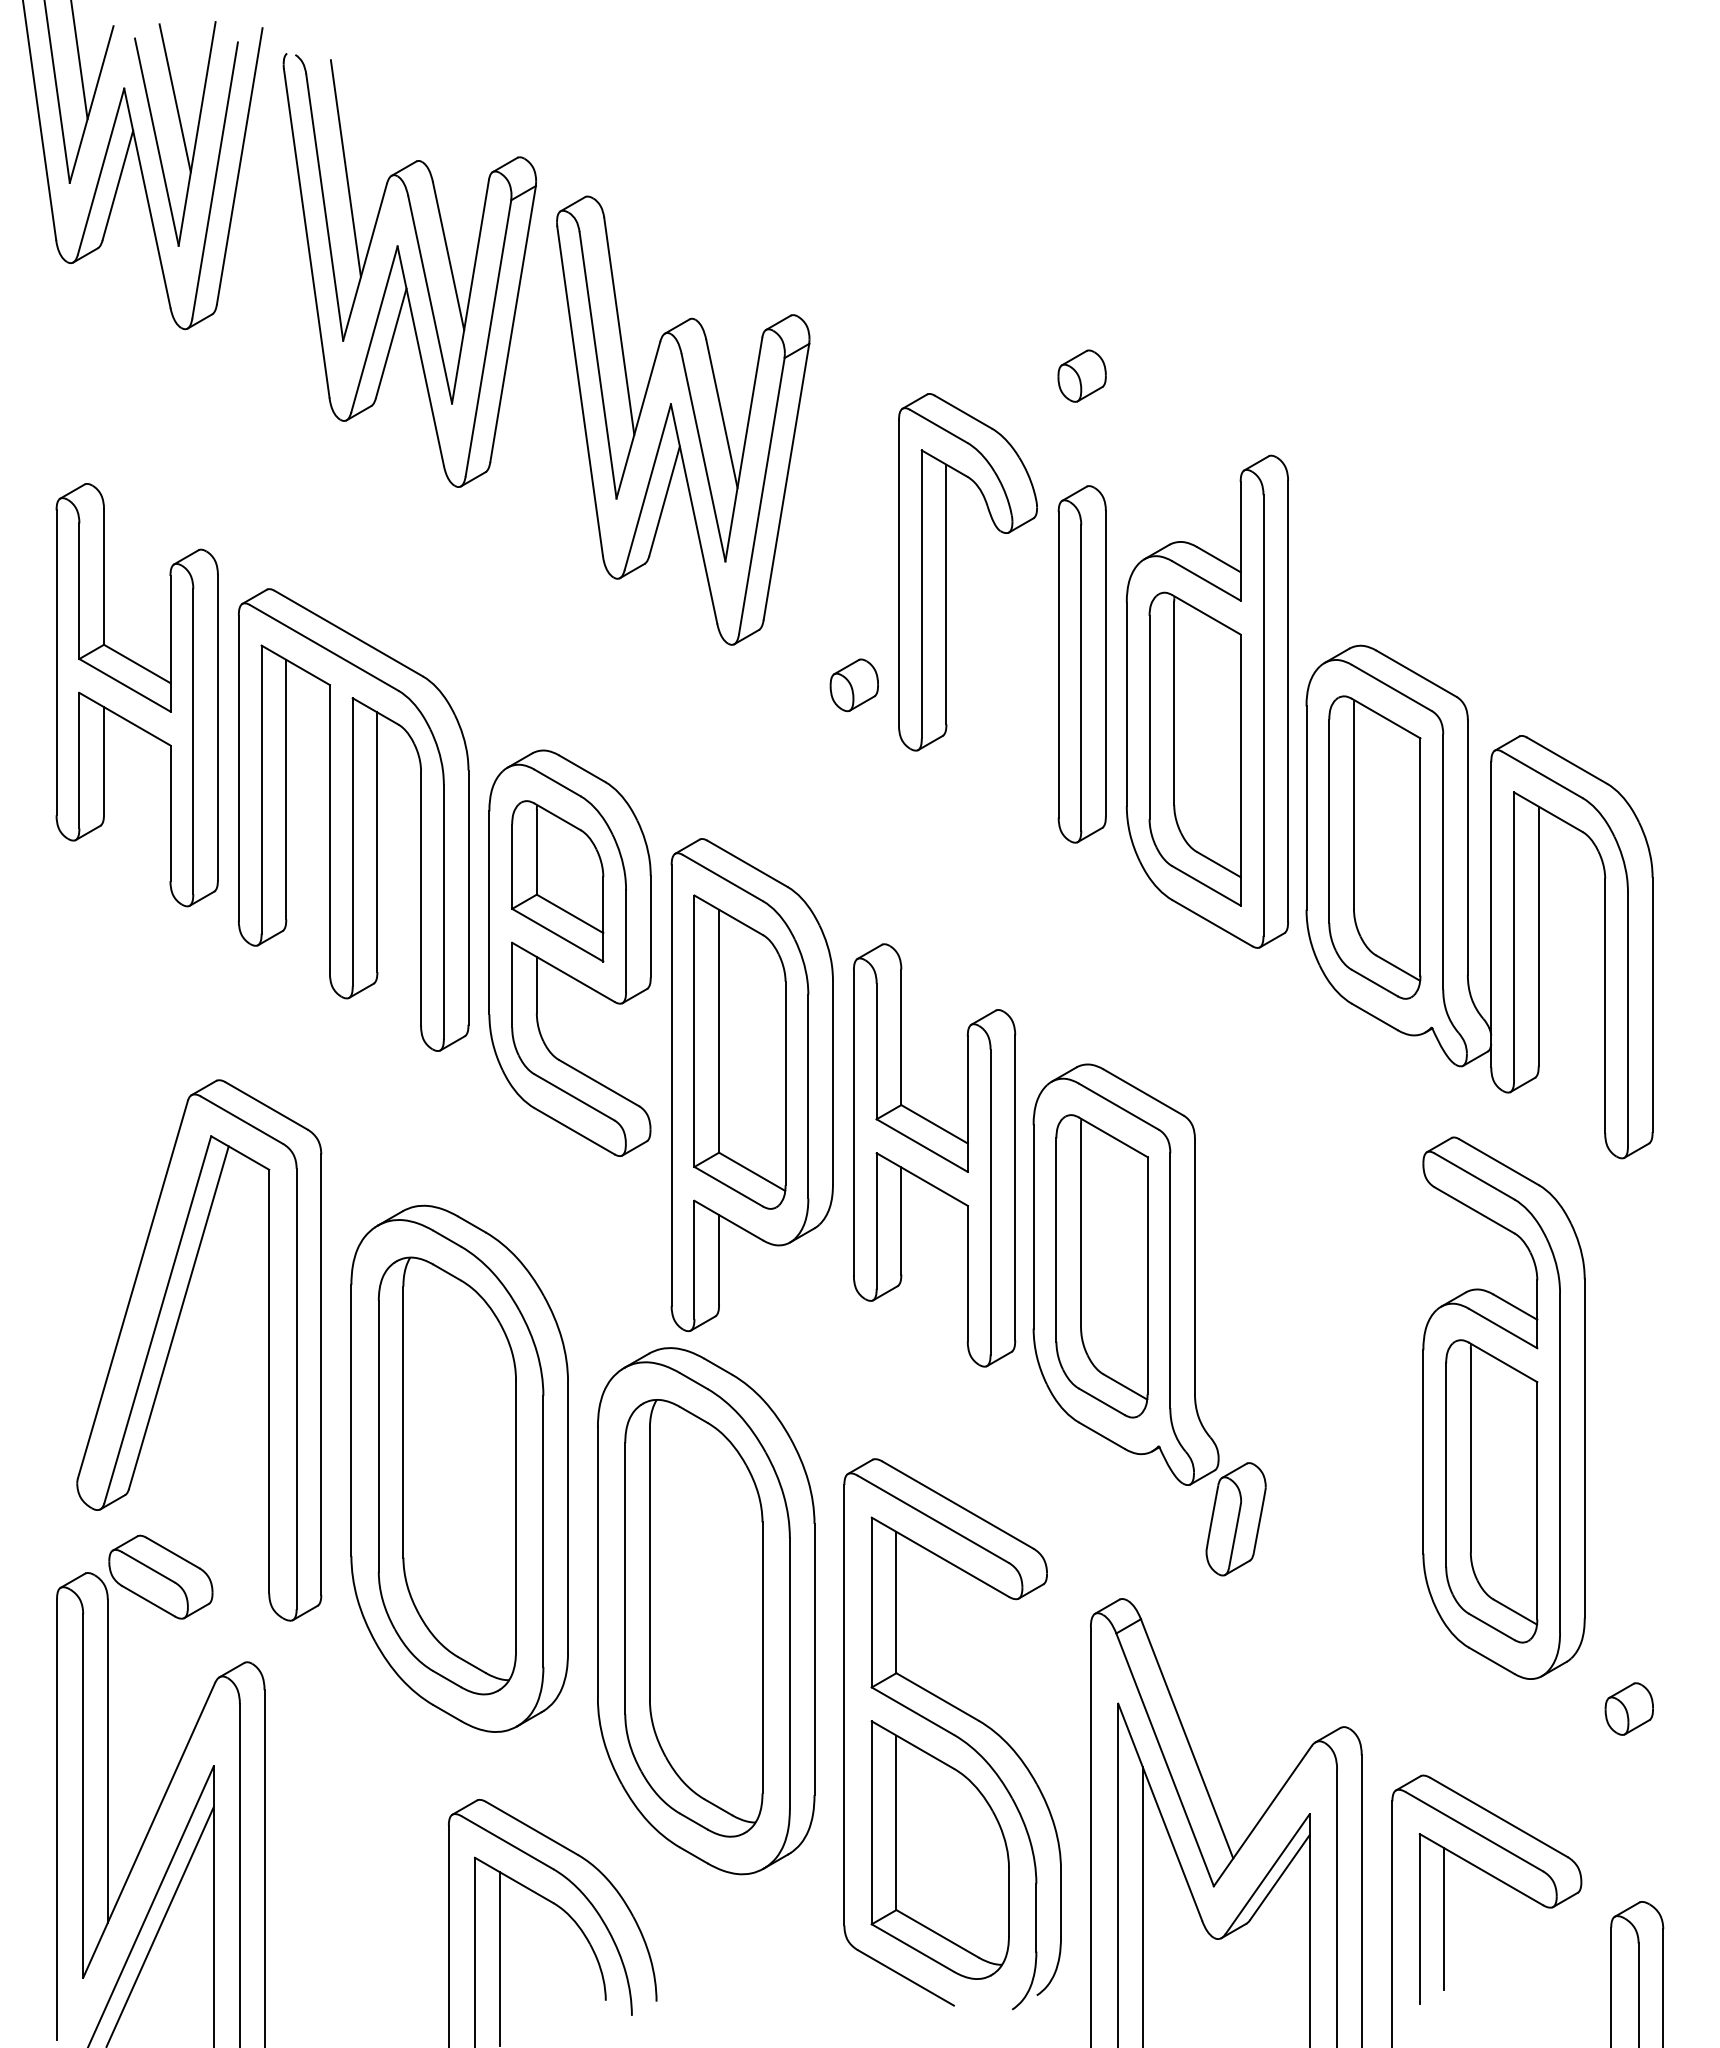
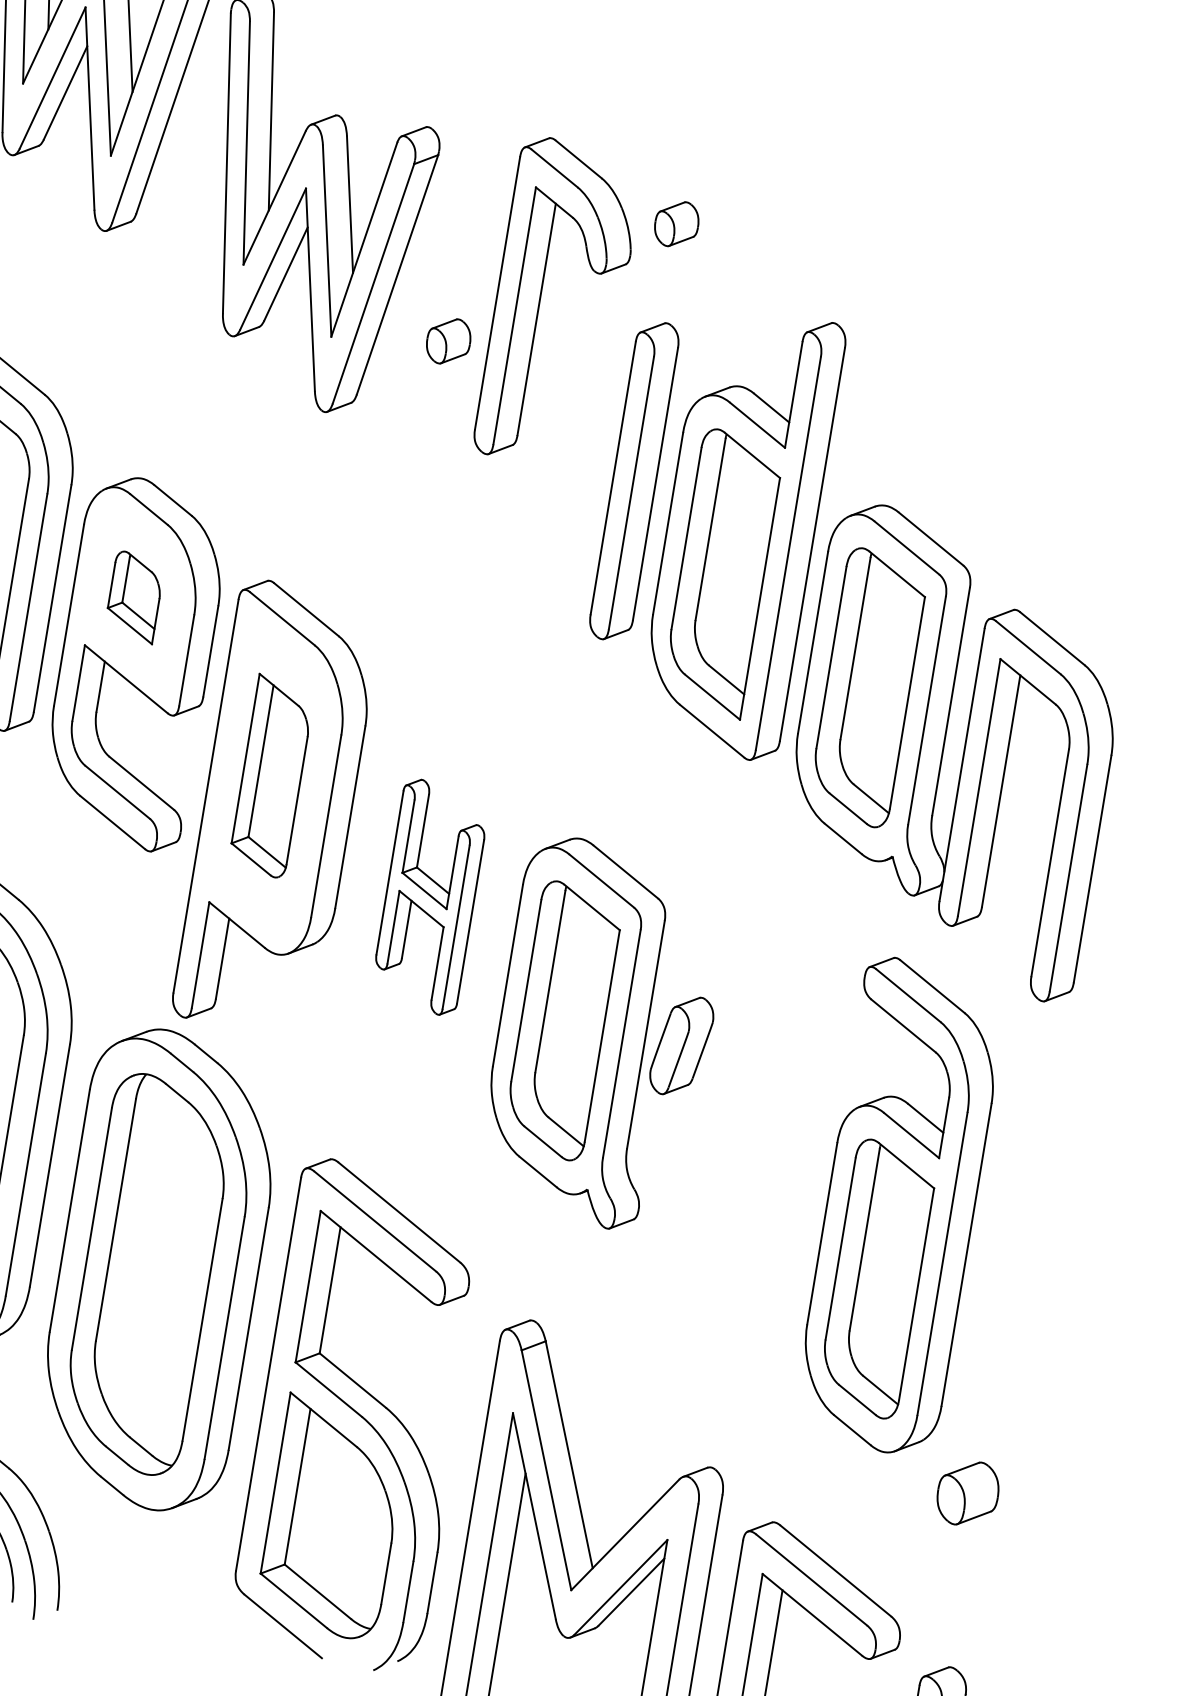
part: (946, 572) -> (539, 299), moved
part: (853, 685) -> (447, 341), moved
part: (557, 881) -> (134, 597), size x0.6
part: (739, 1051) -> (271, 775), size x0.7
part: (934, 1155) -> (430, 897), size x0.6
part: (1235, 1519) -> (681, 1046), moved
part: (1628, 1708) -> (967, 1492), size x1.4

